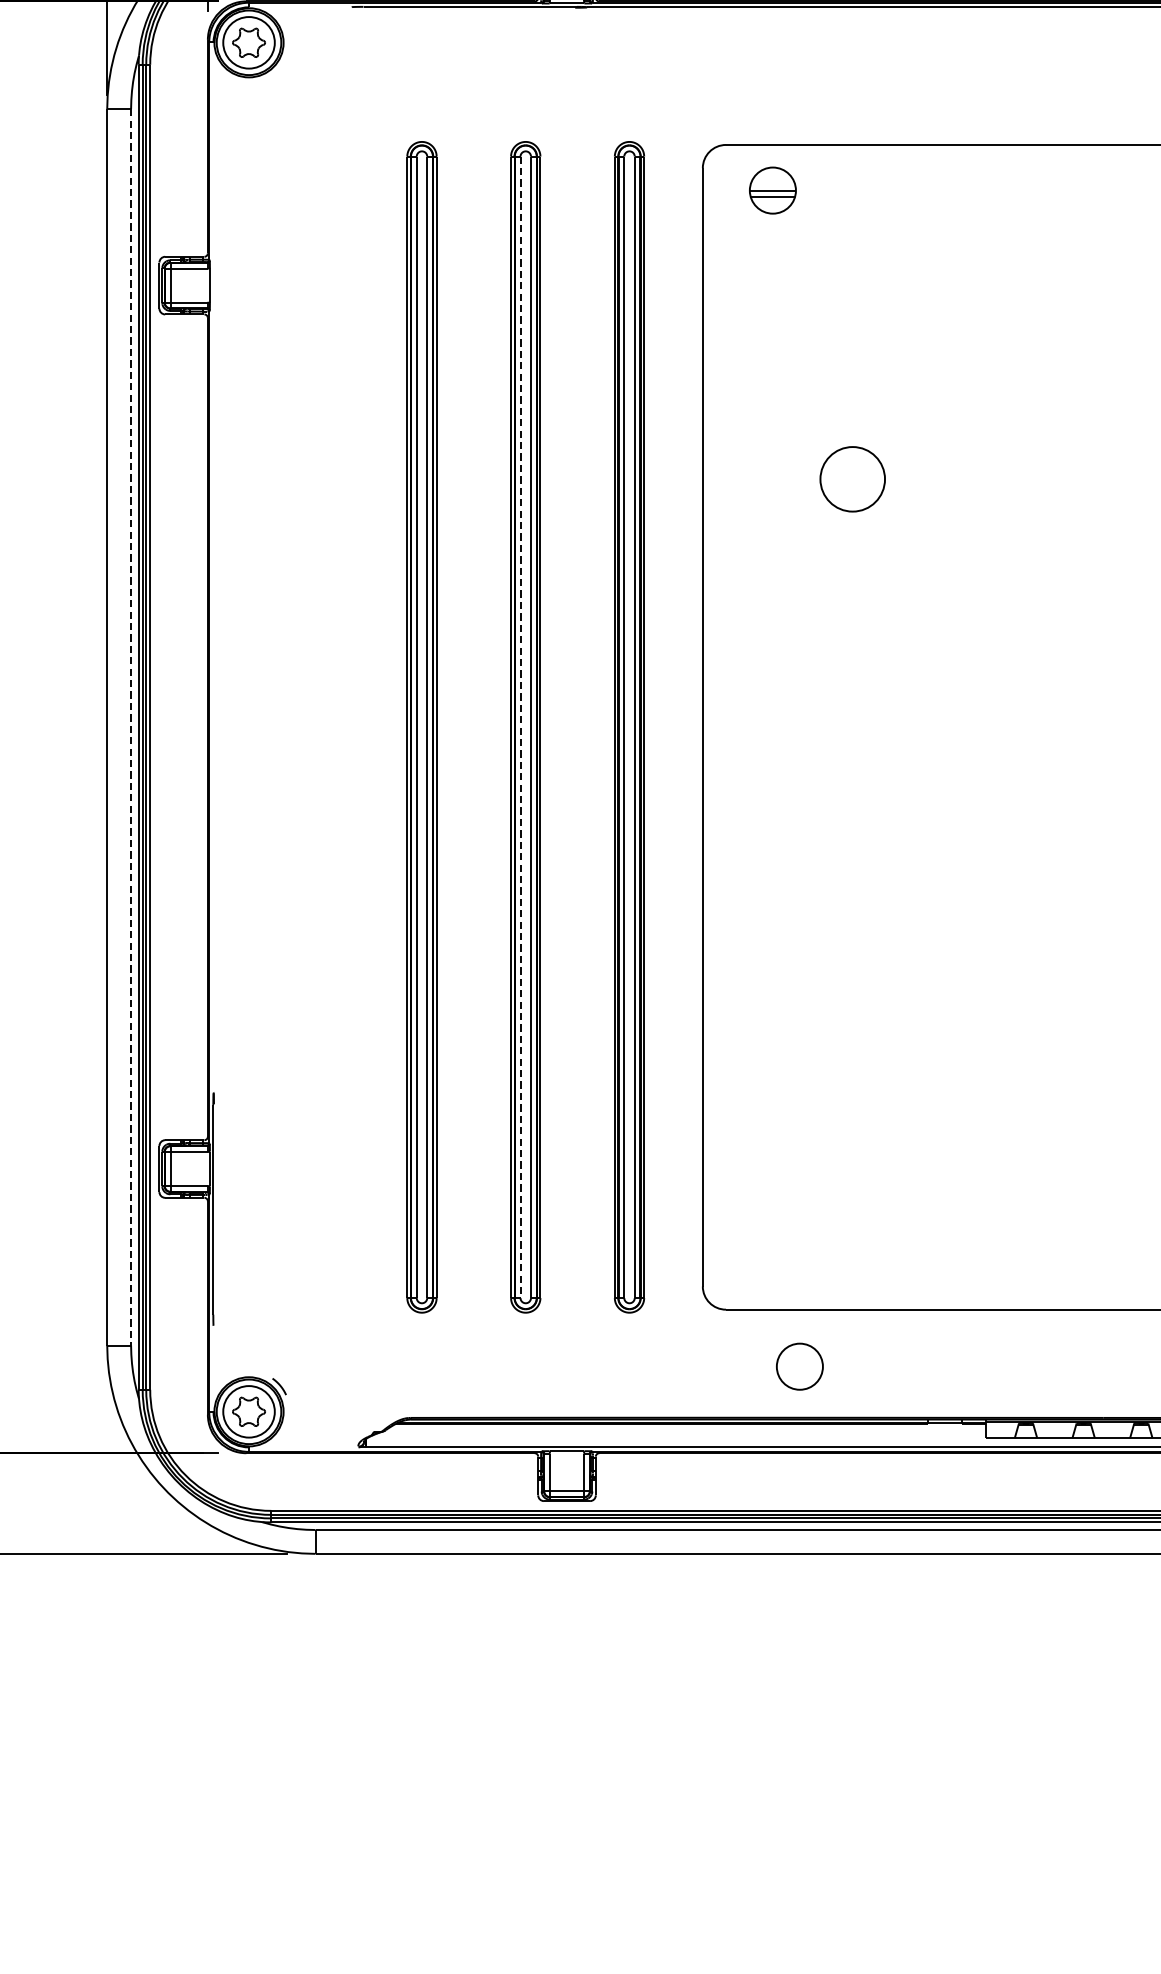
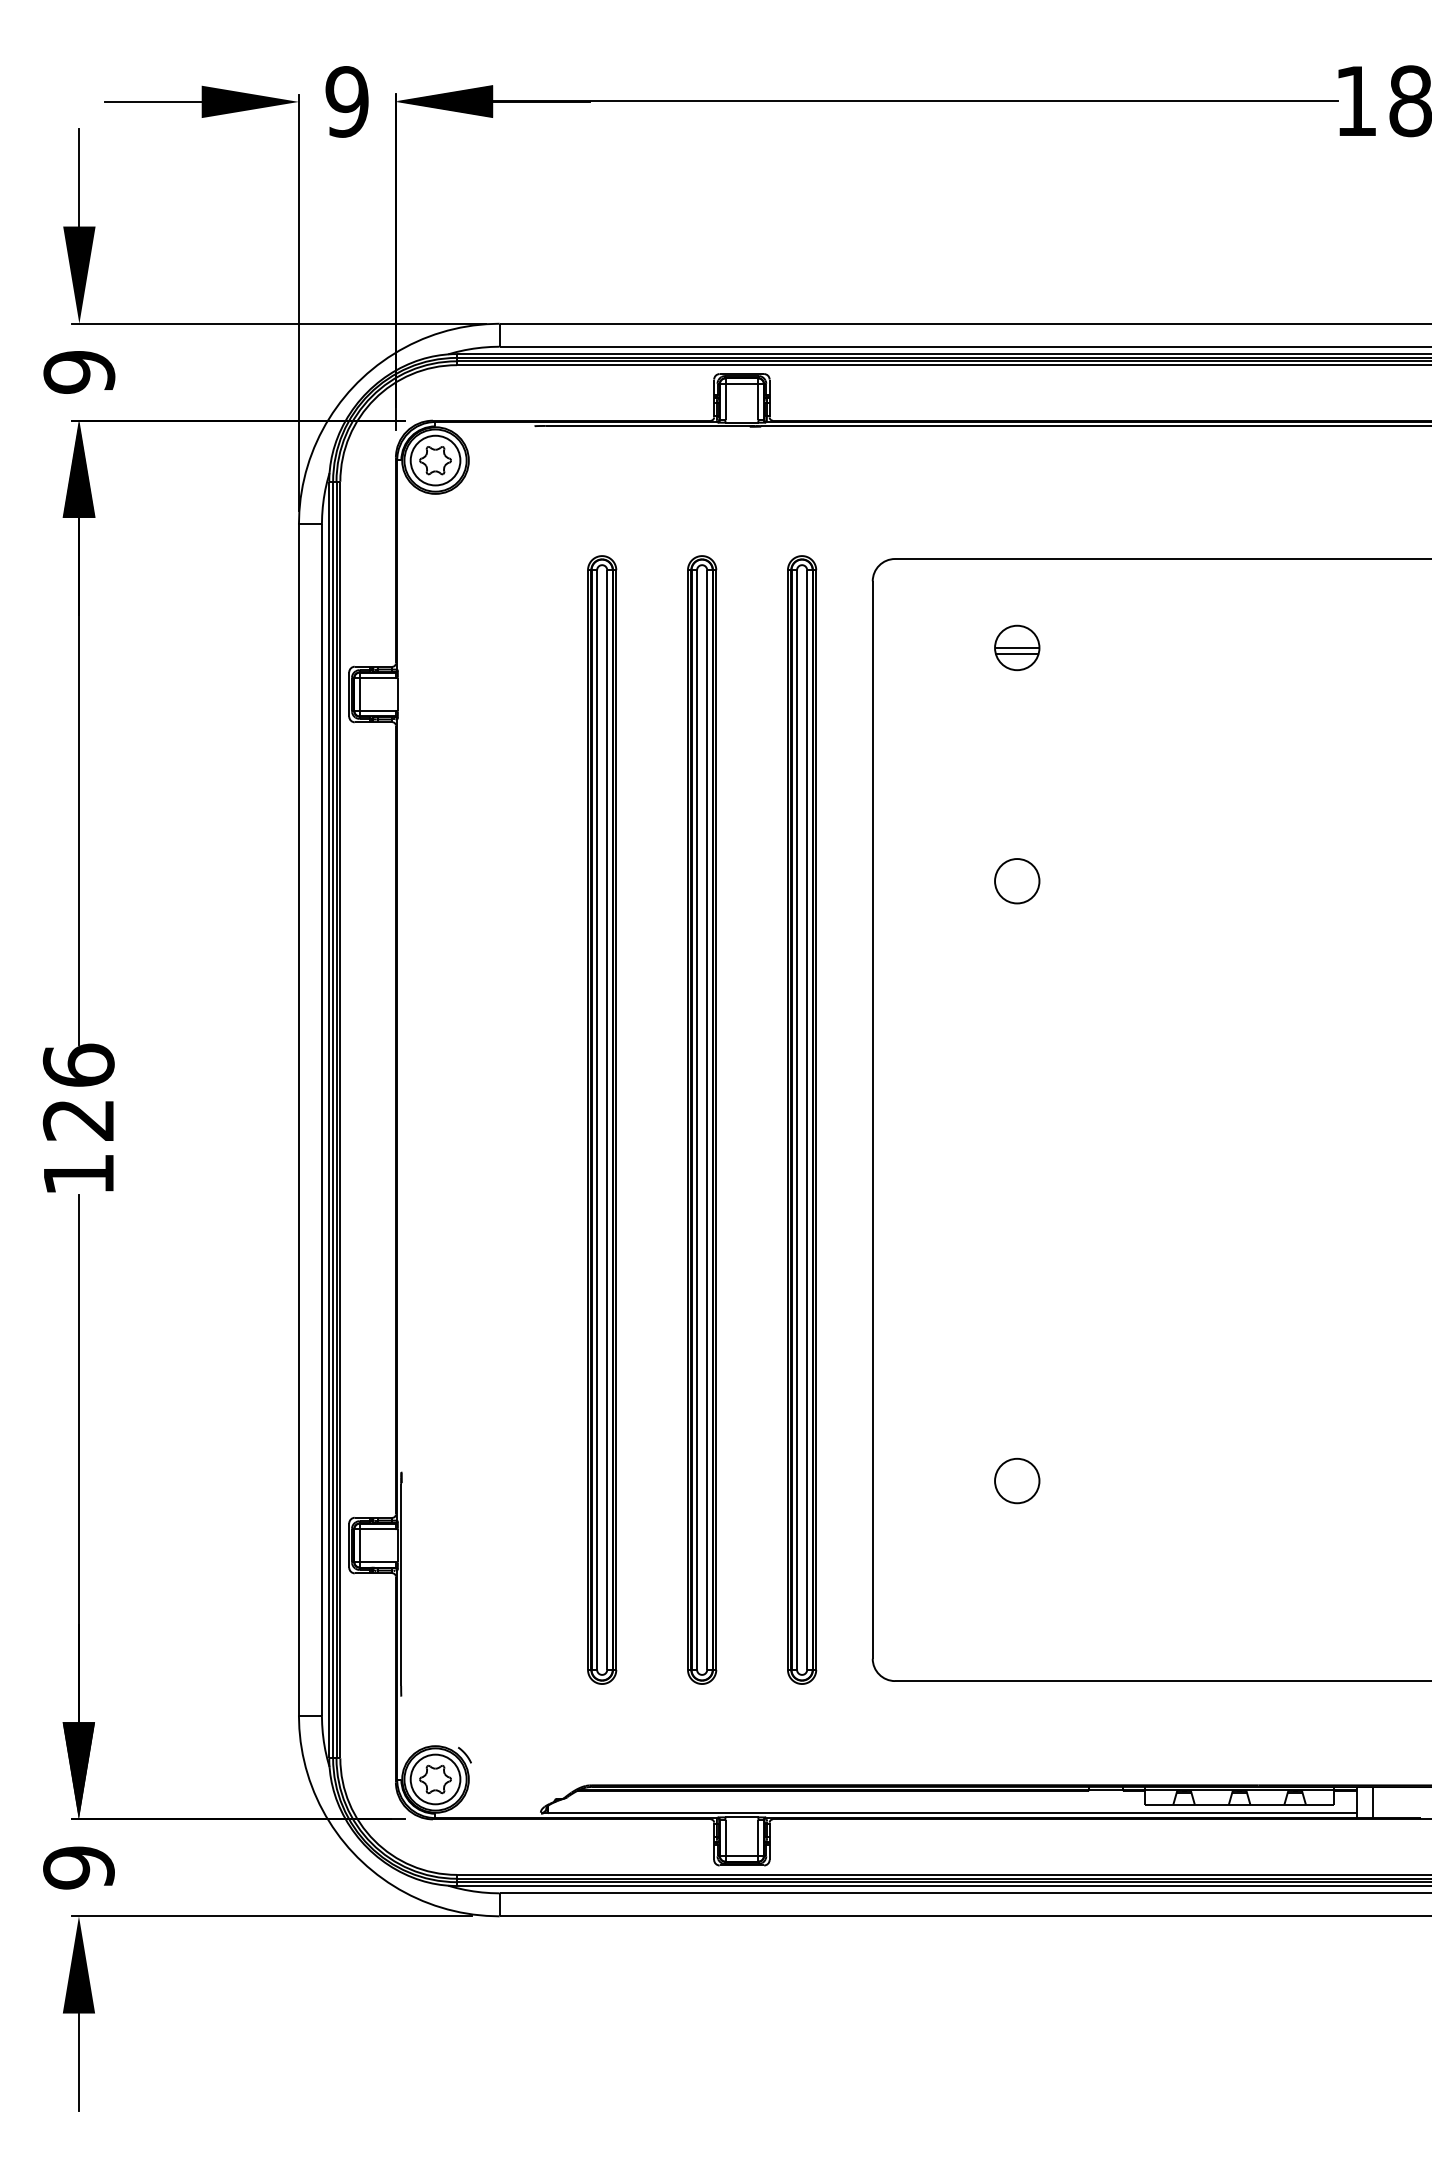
part: (773, 190) -> (1017, 647), moved
part: (853, 479) -> (1017, 881), size x0.71
line: (130, 727) -> (321, 1120), dashed -> solid
line: (520, 727) -> (697, 1120), dashed -> solid
part: (800, 1366) -> (1017, 1480), moved

